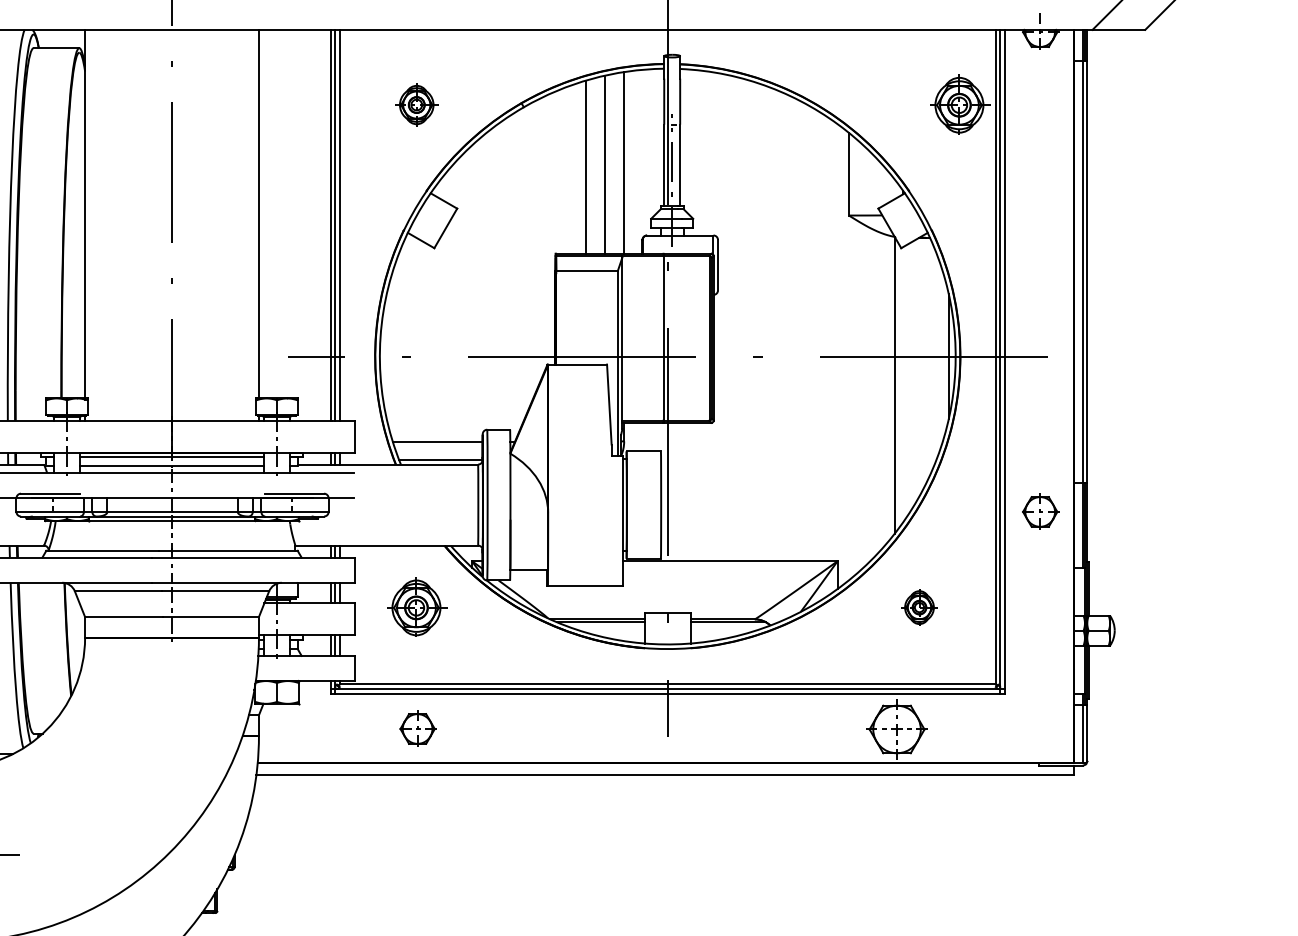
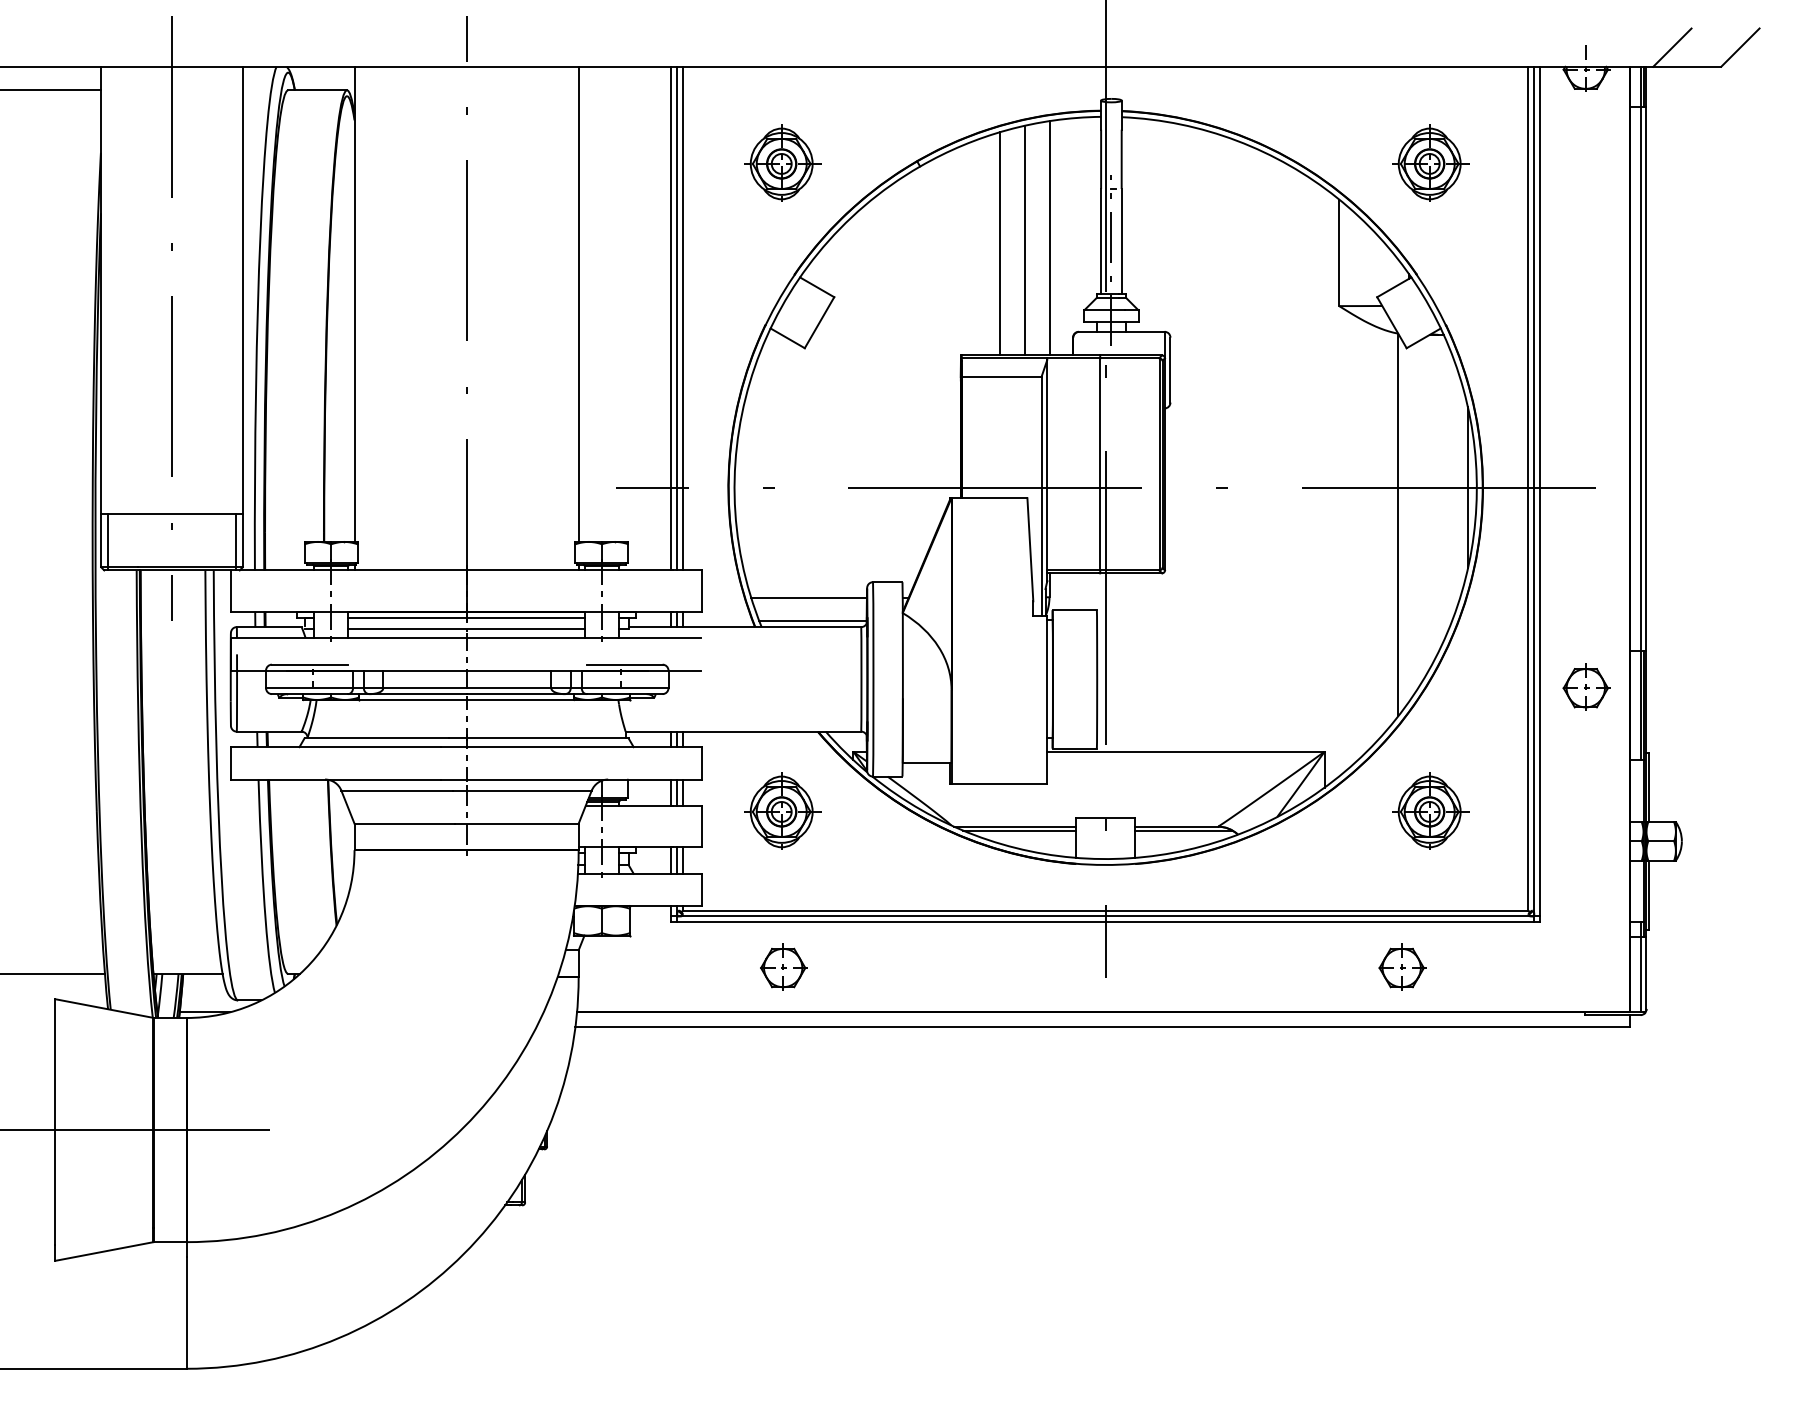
part: (417, 104) -> (782, 162), size x1.43
part: (960, 104) -> (1430, 162), moved
part: (919, 606) -> (1430, 810), size x1.67
part: (898, 727) -> (1402, 966), size x0.62

